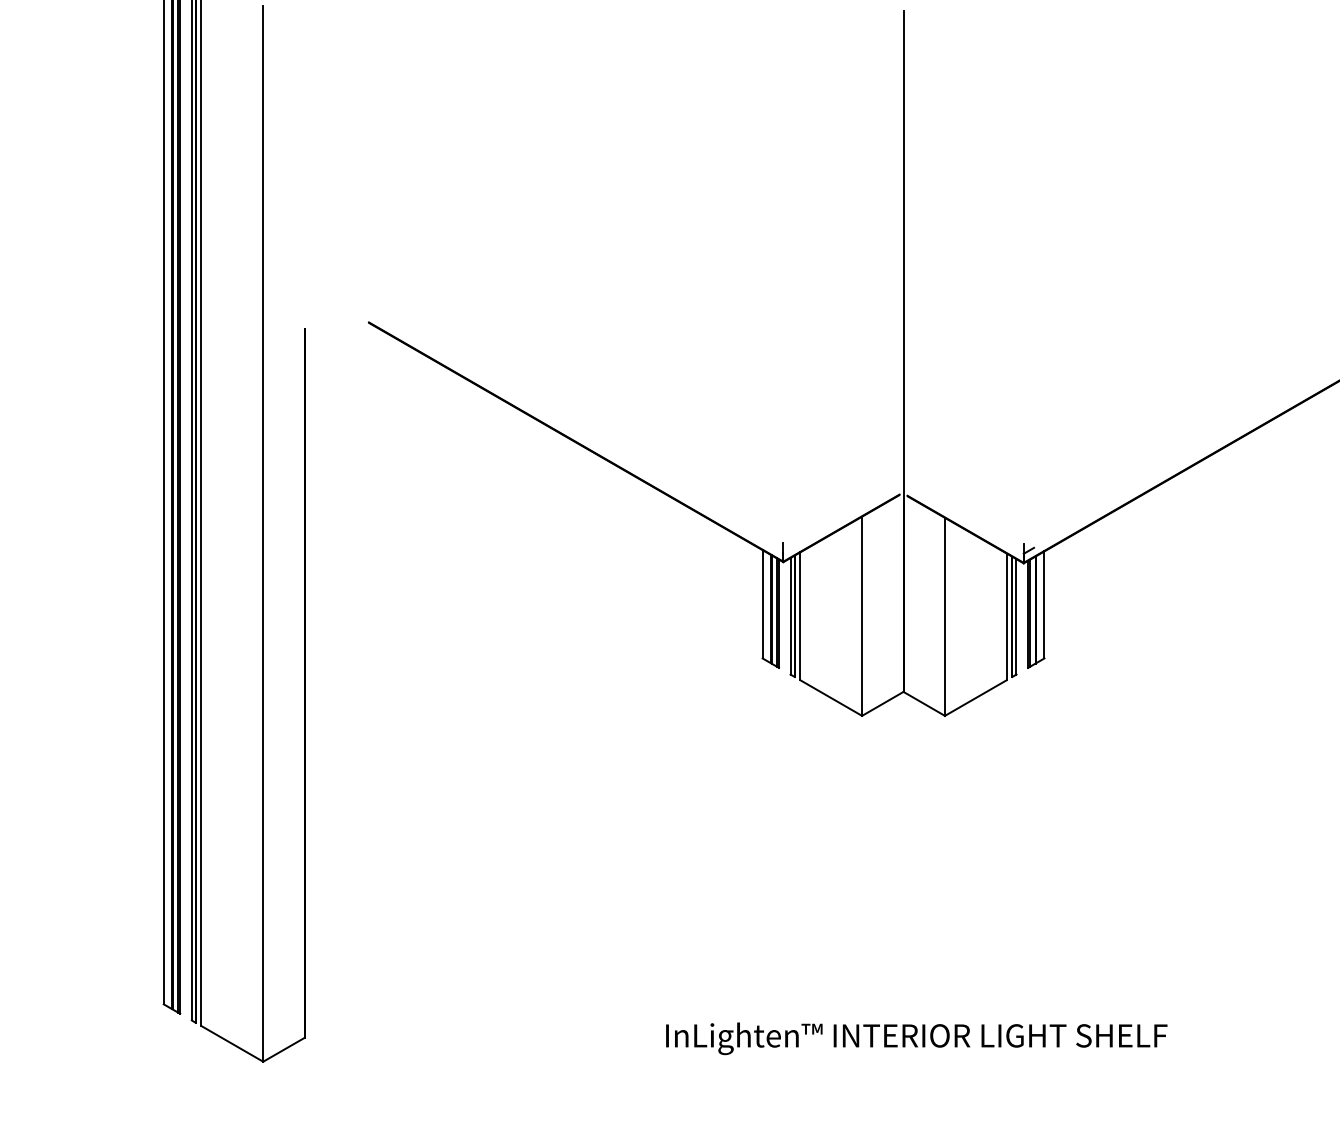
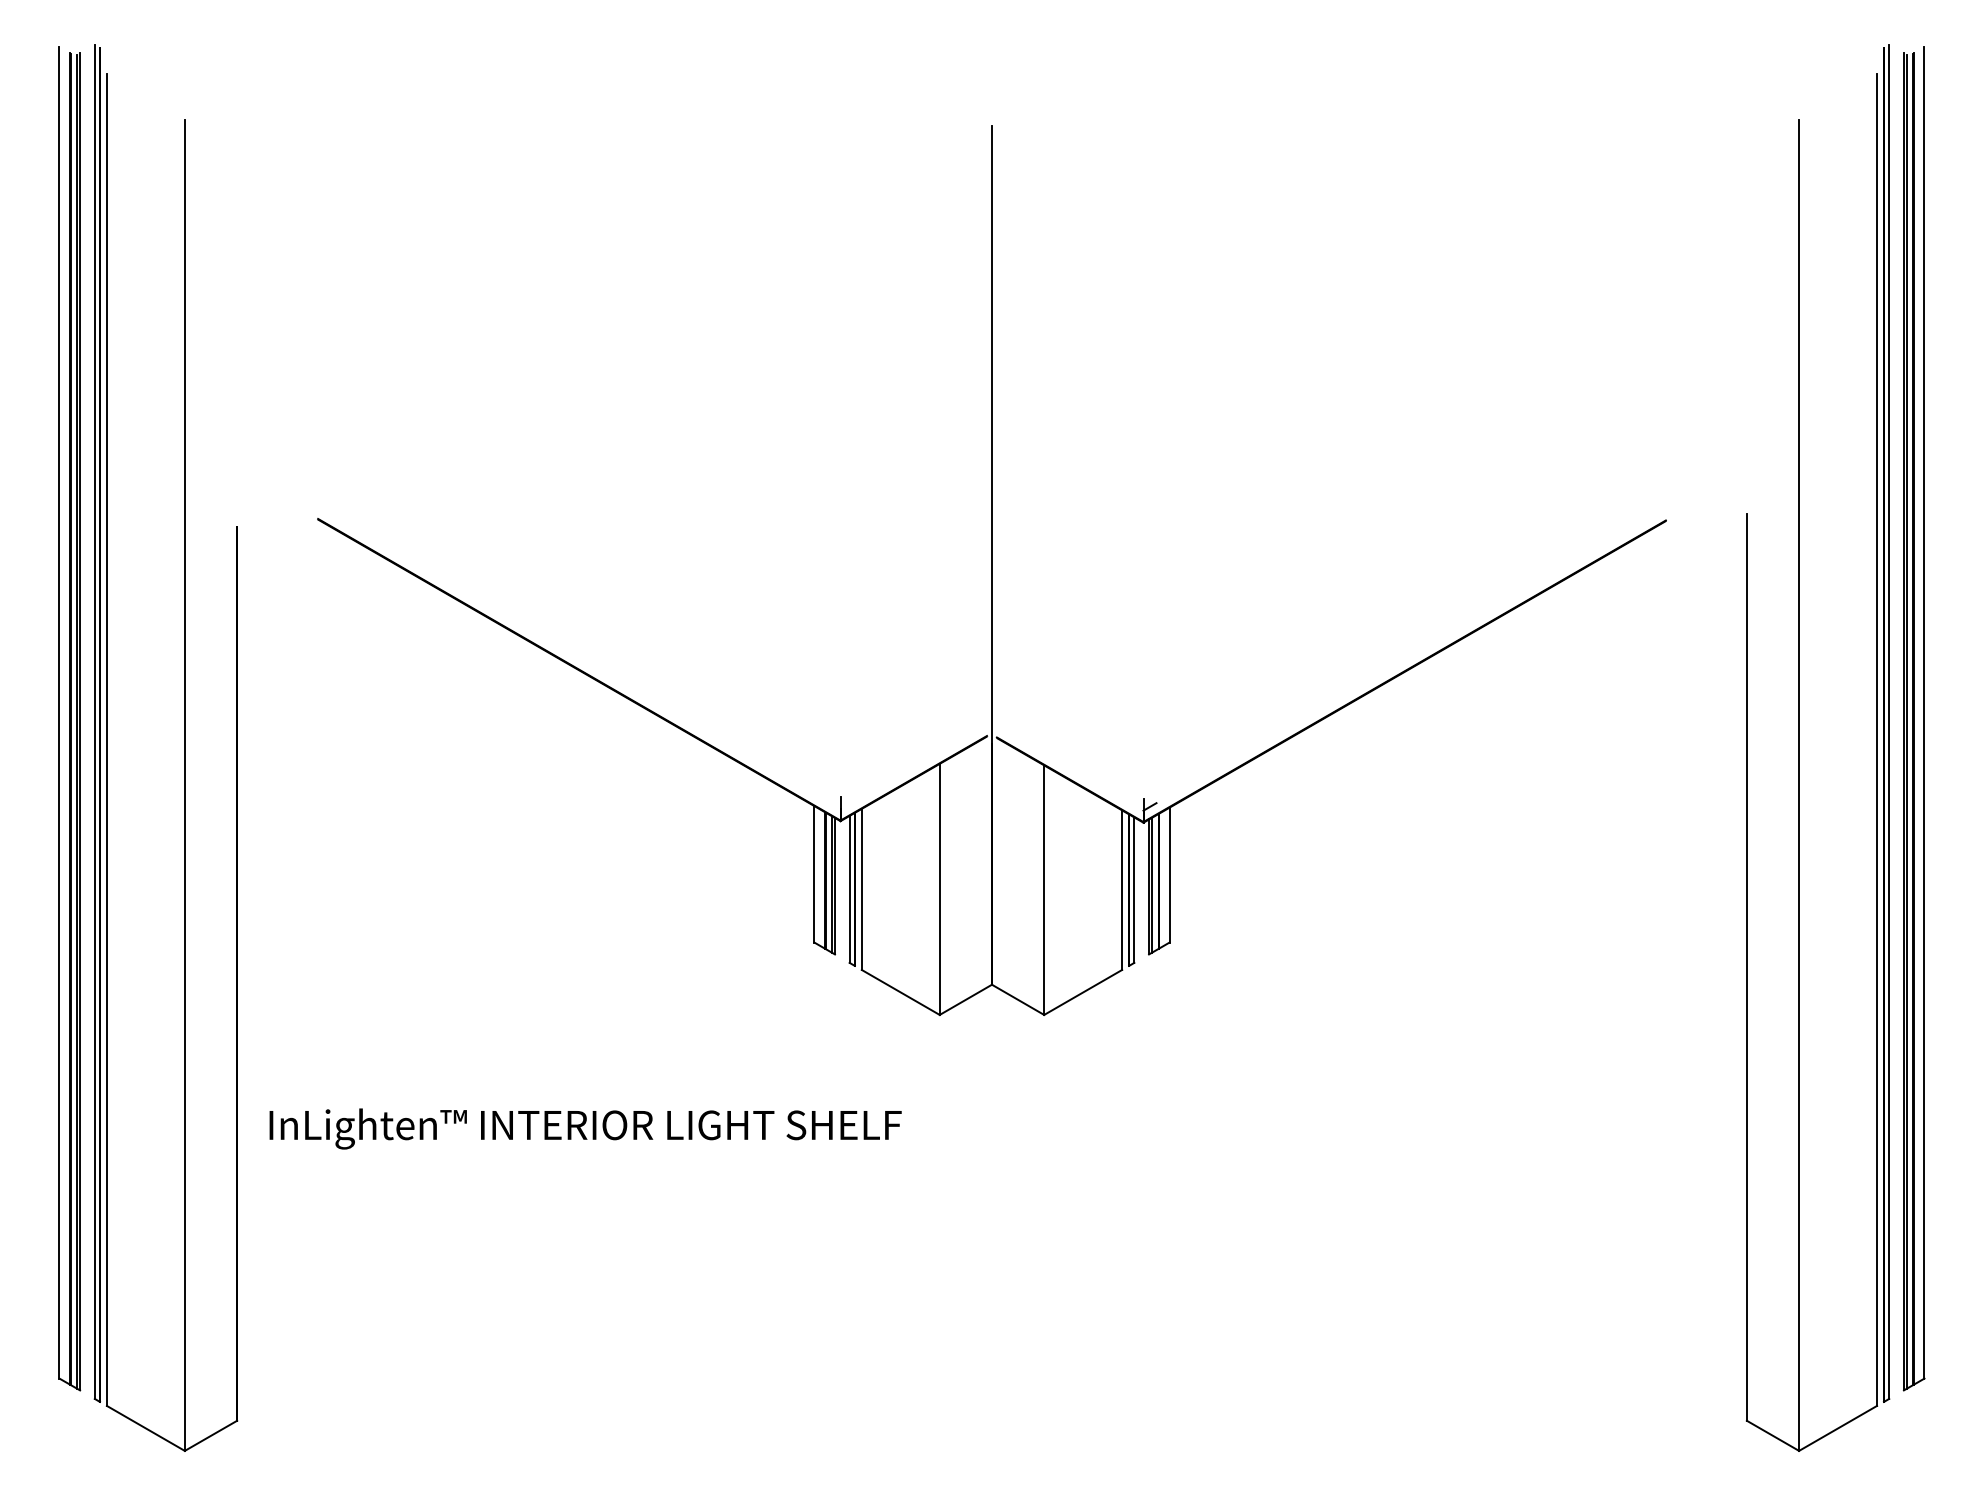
text: (916, 1038) -> (585, 1128), moved

